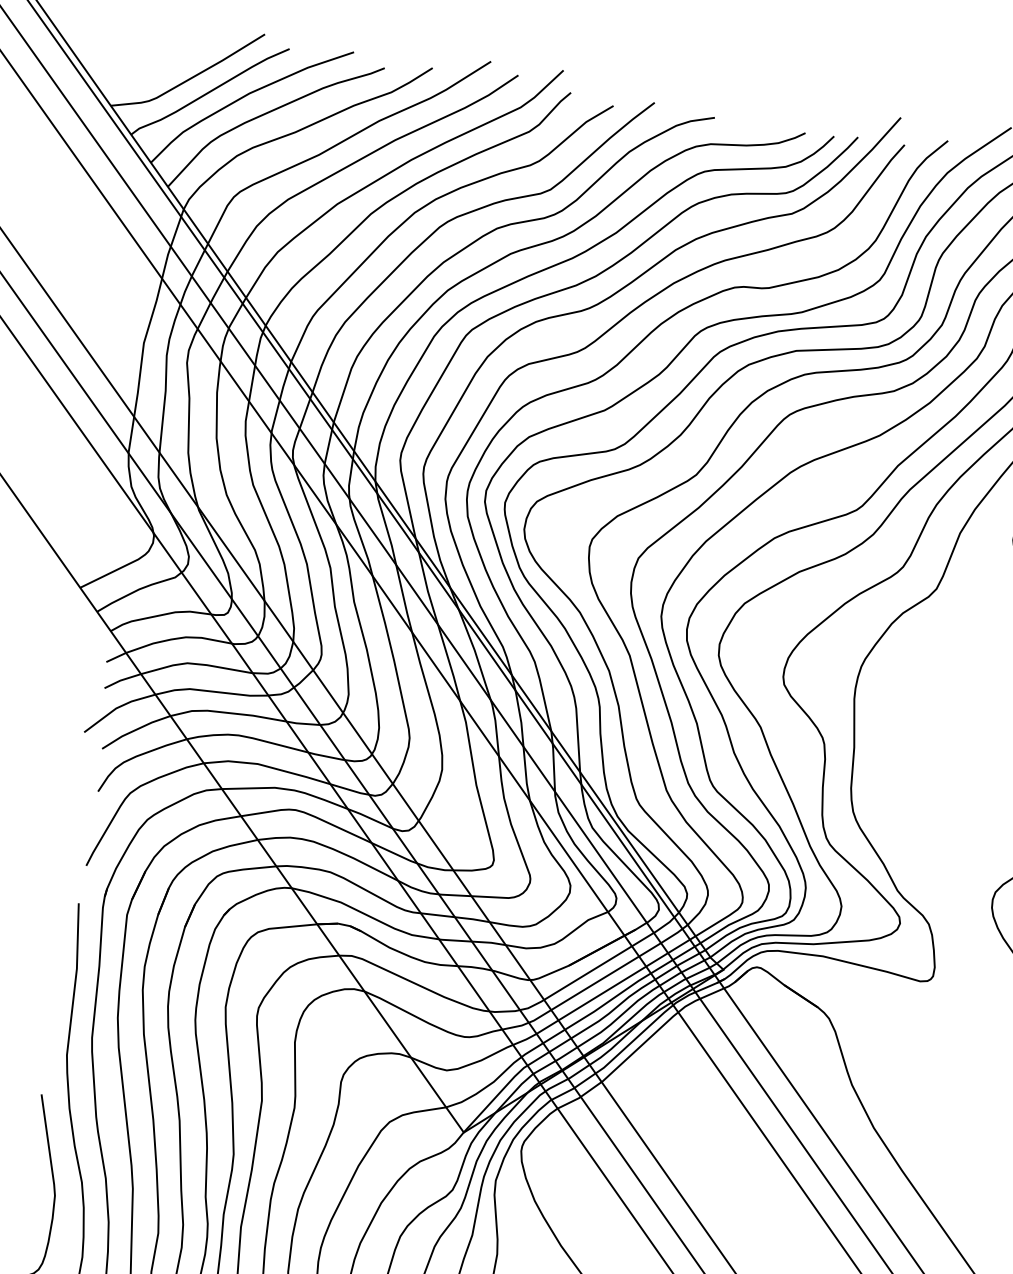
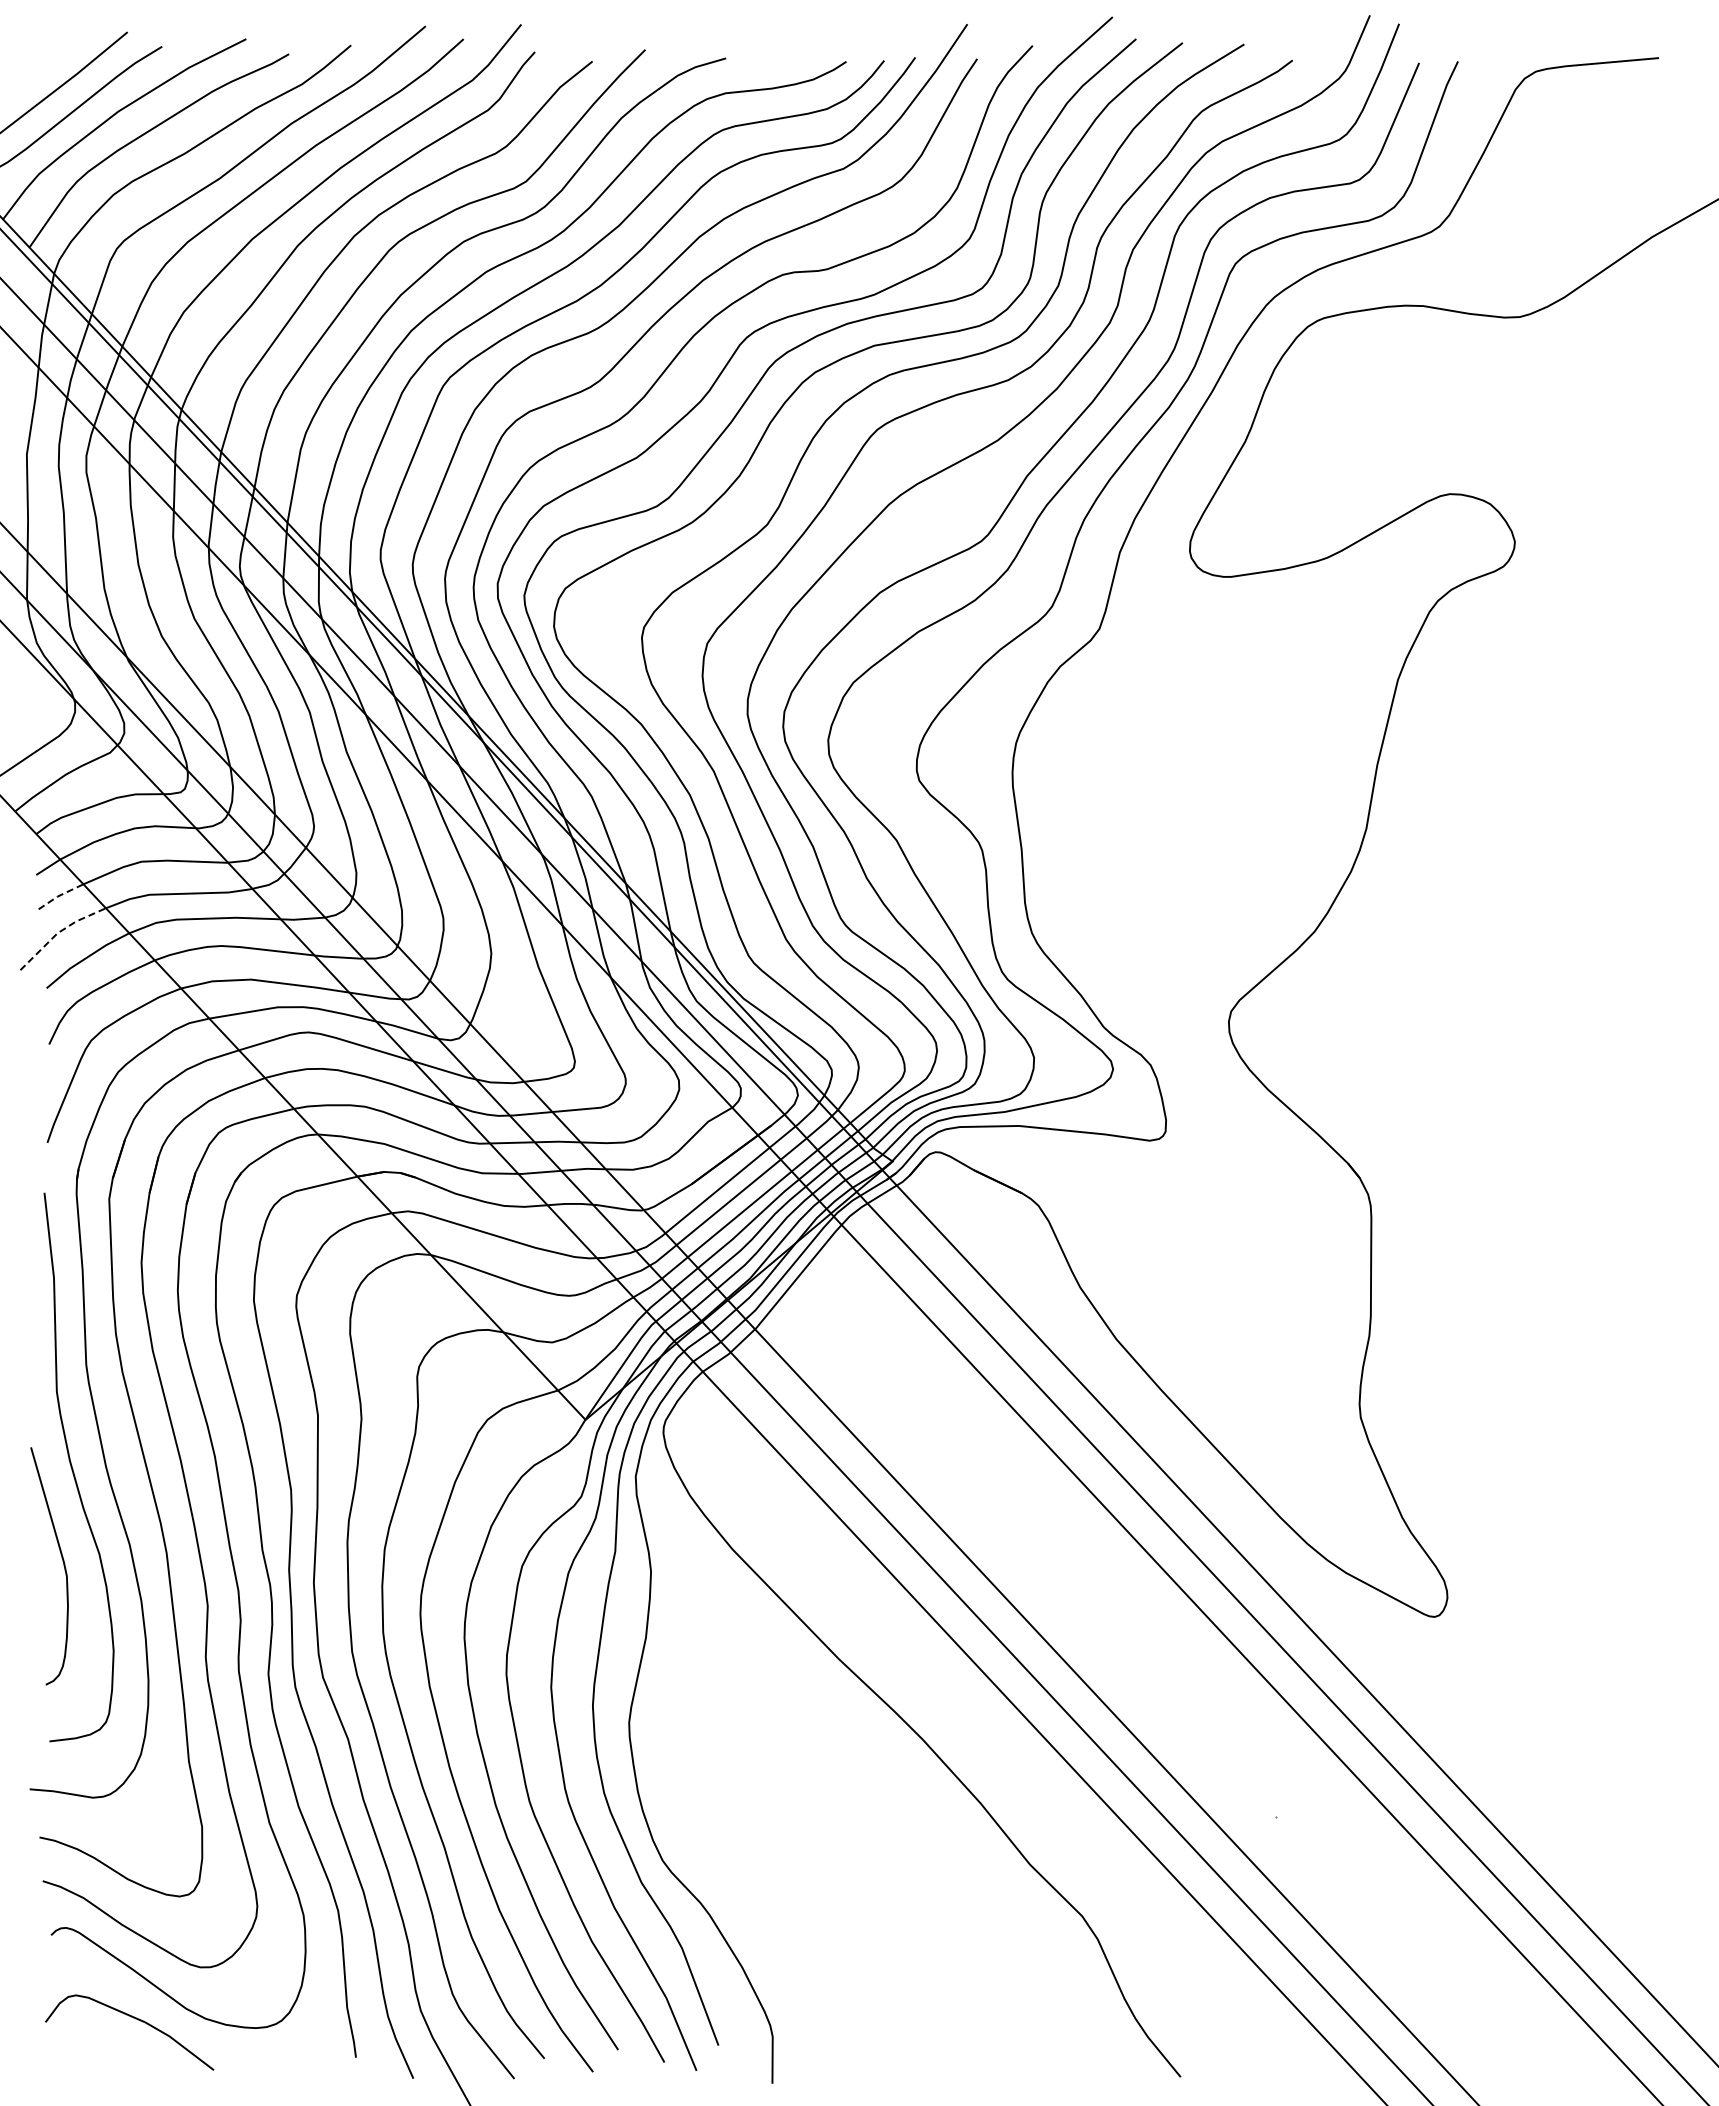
line: (122, 680) -> (60, 895), solid -> dashed
line: (117, 707) -> (58, 932), solid -> dashed

